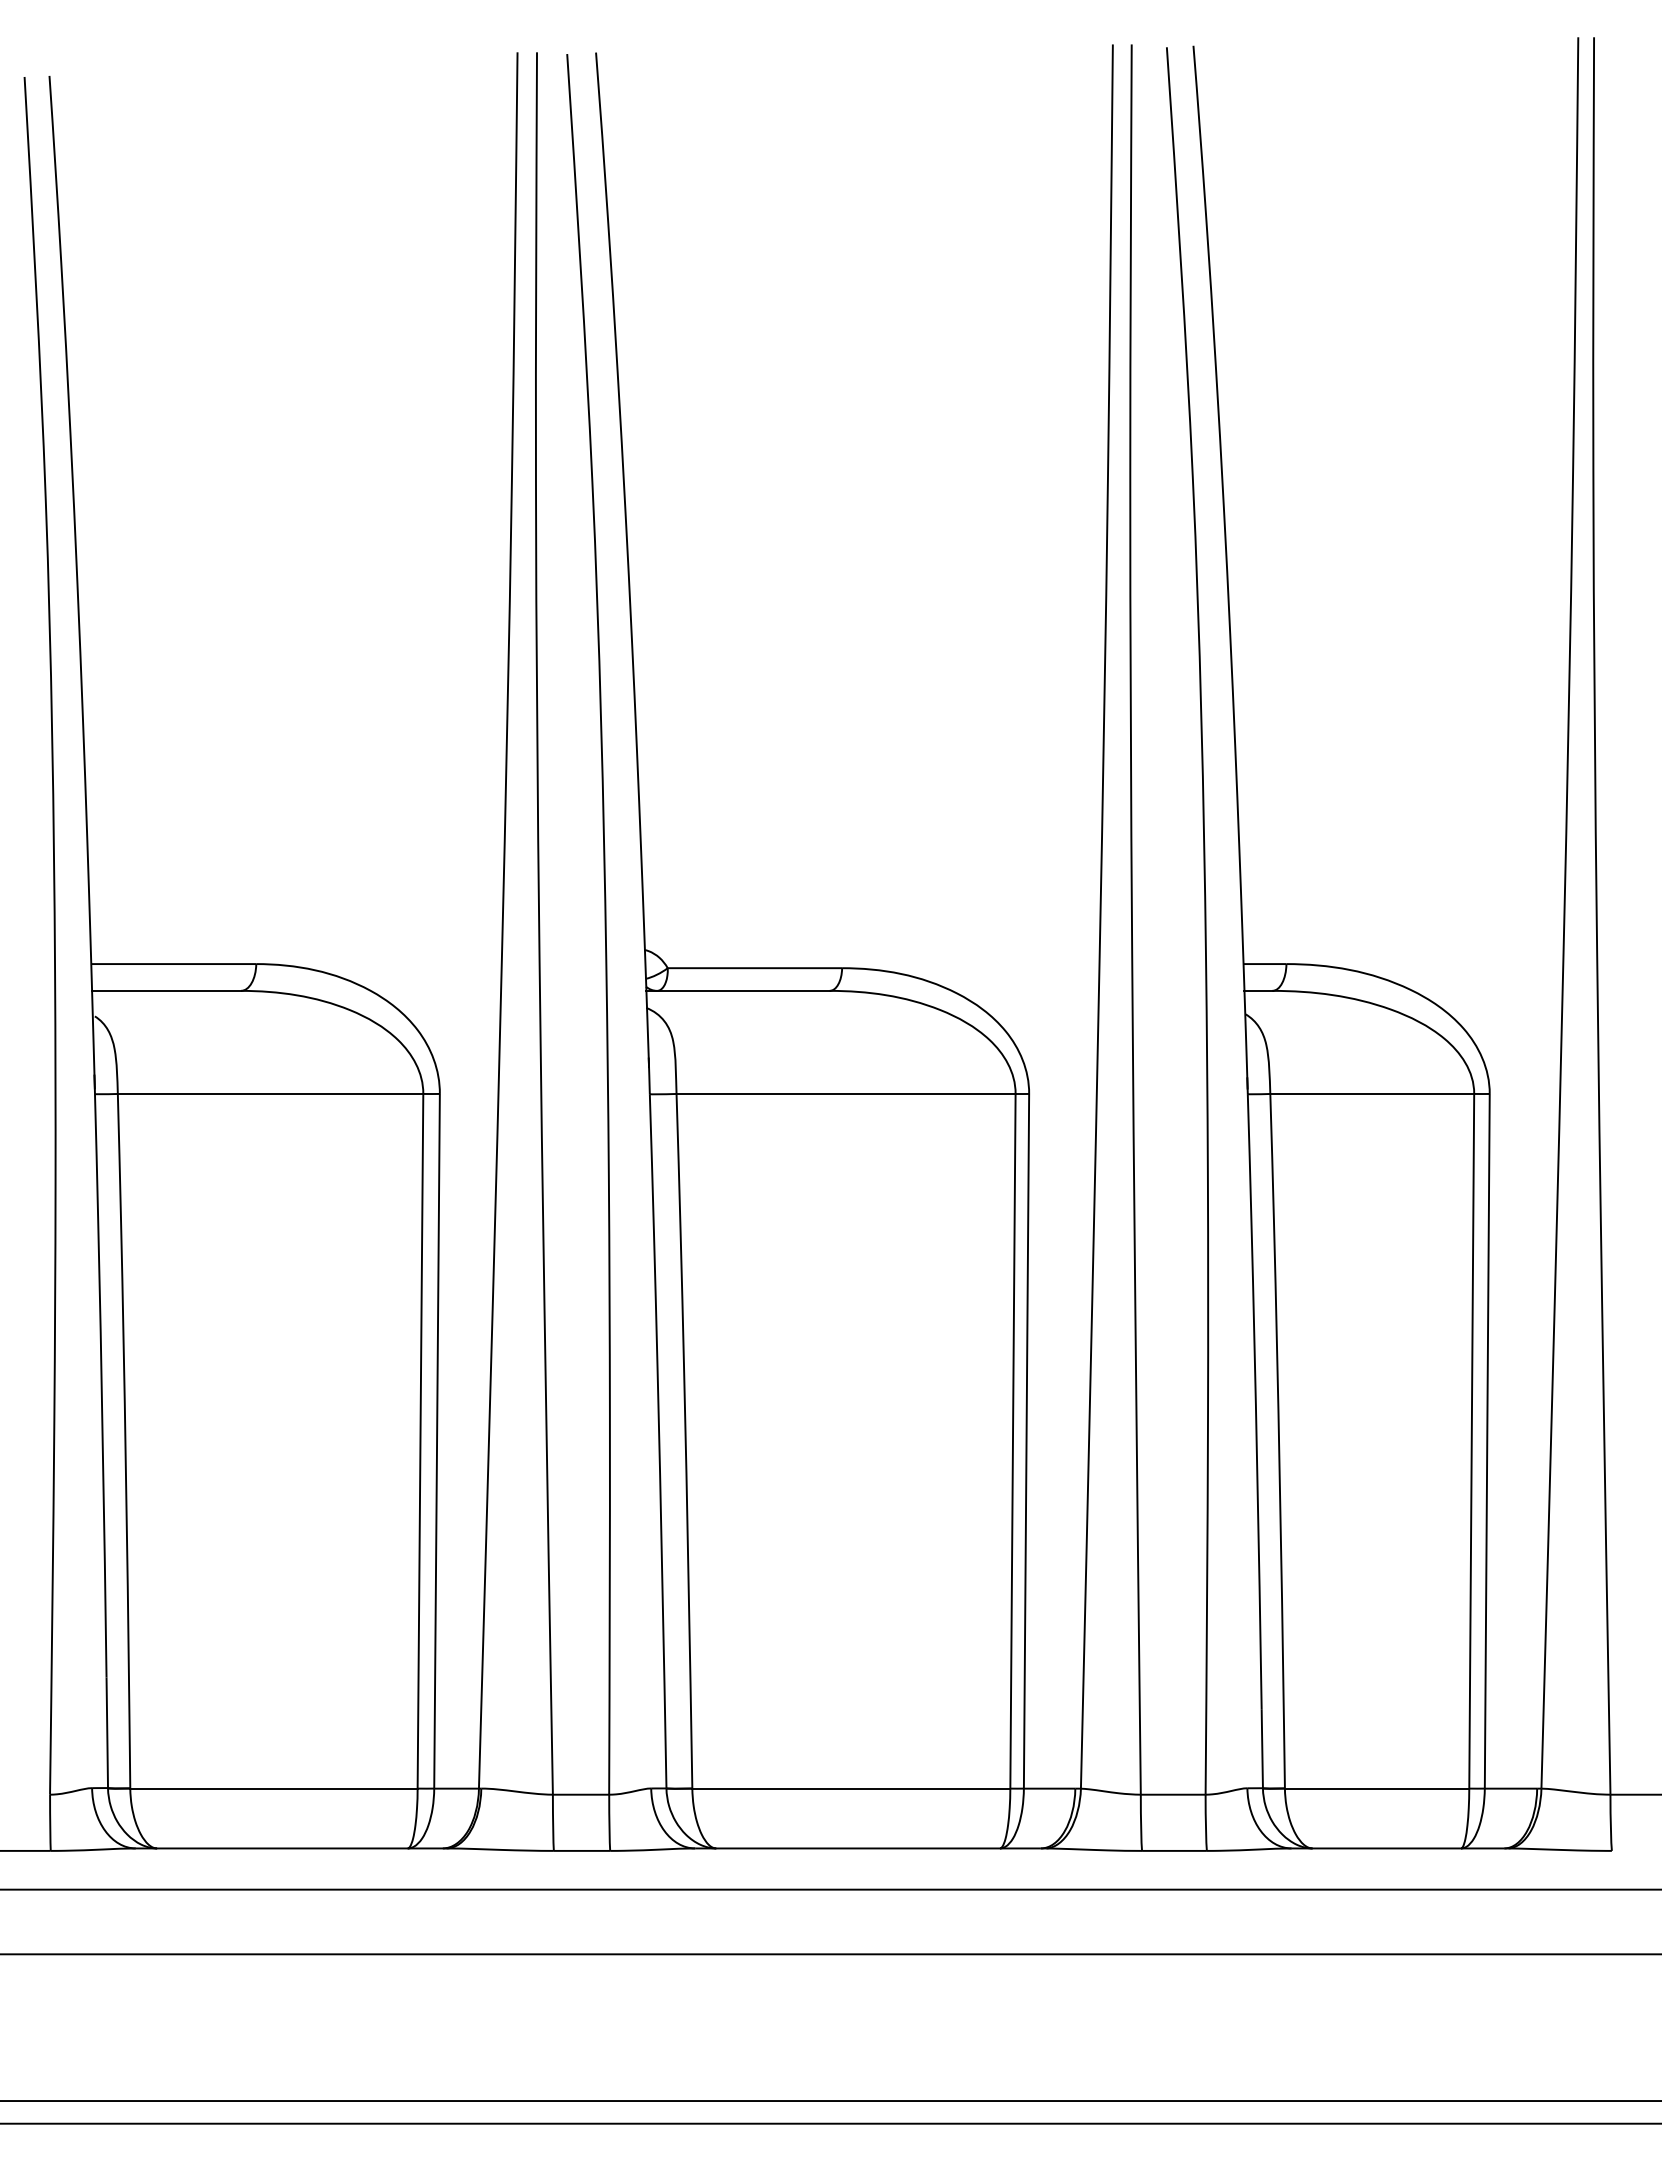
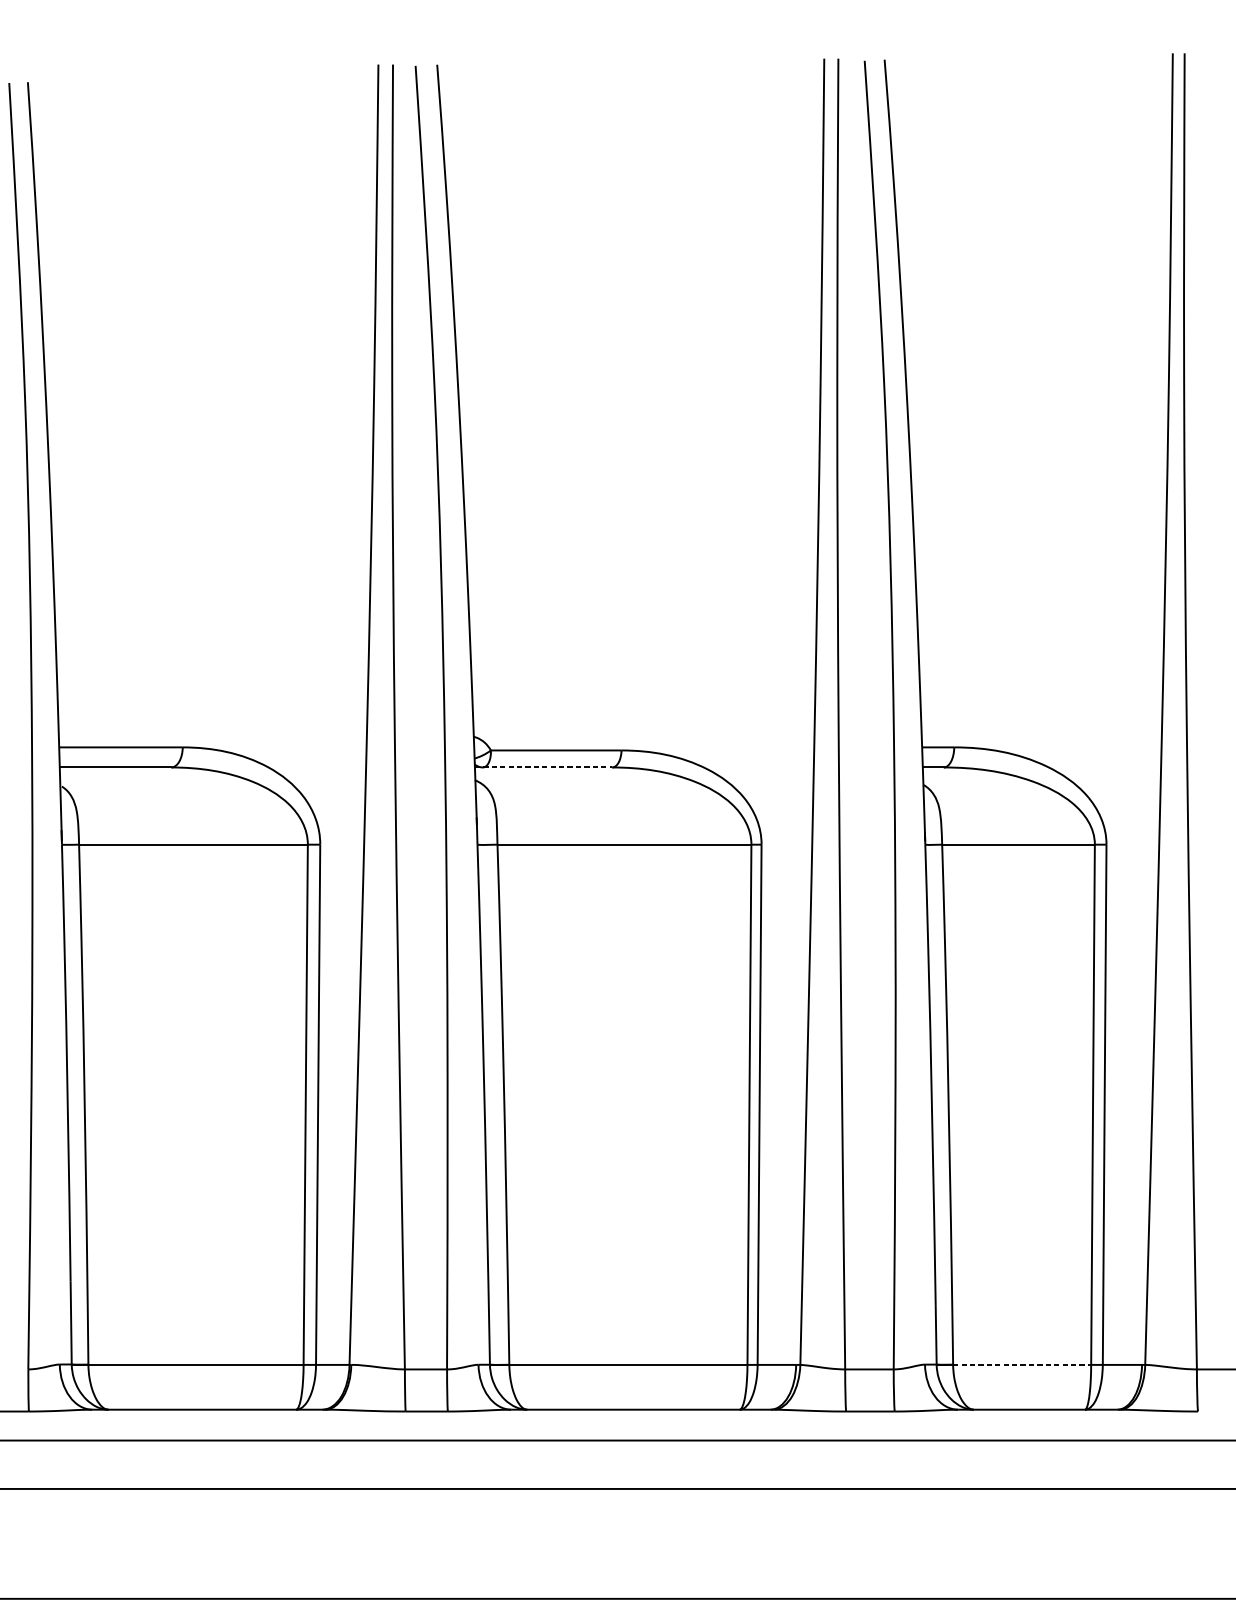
line: (738, 990) -> (543, 767), solid -> dashed
line: (1377, 1788) -> (1022, 1364), solid -> dashed

